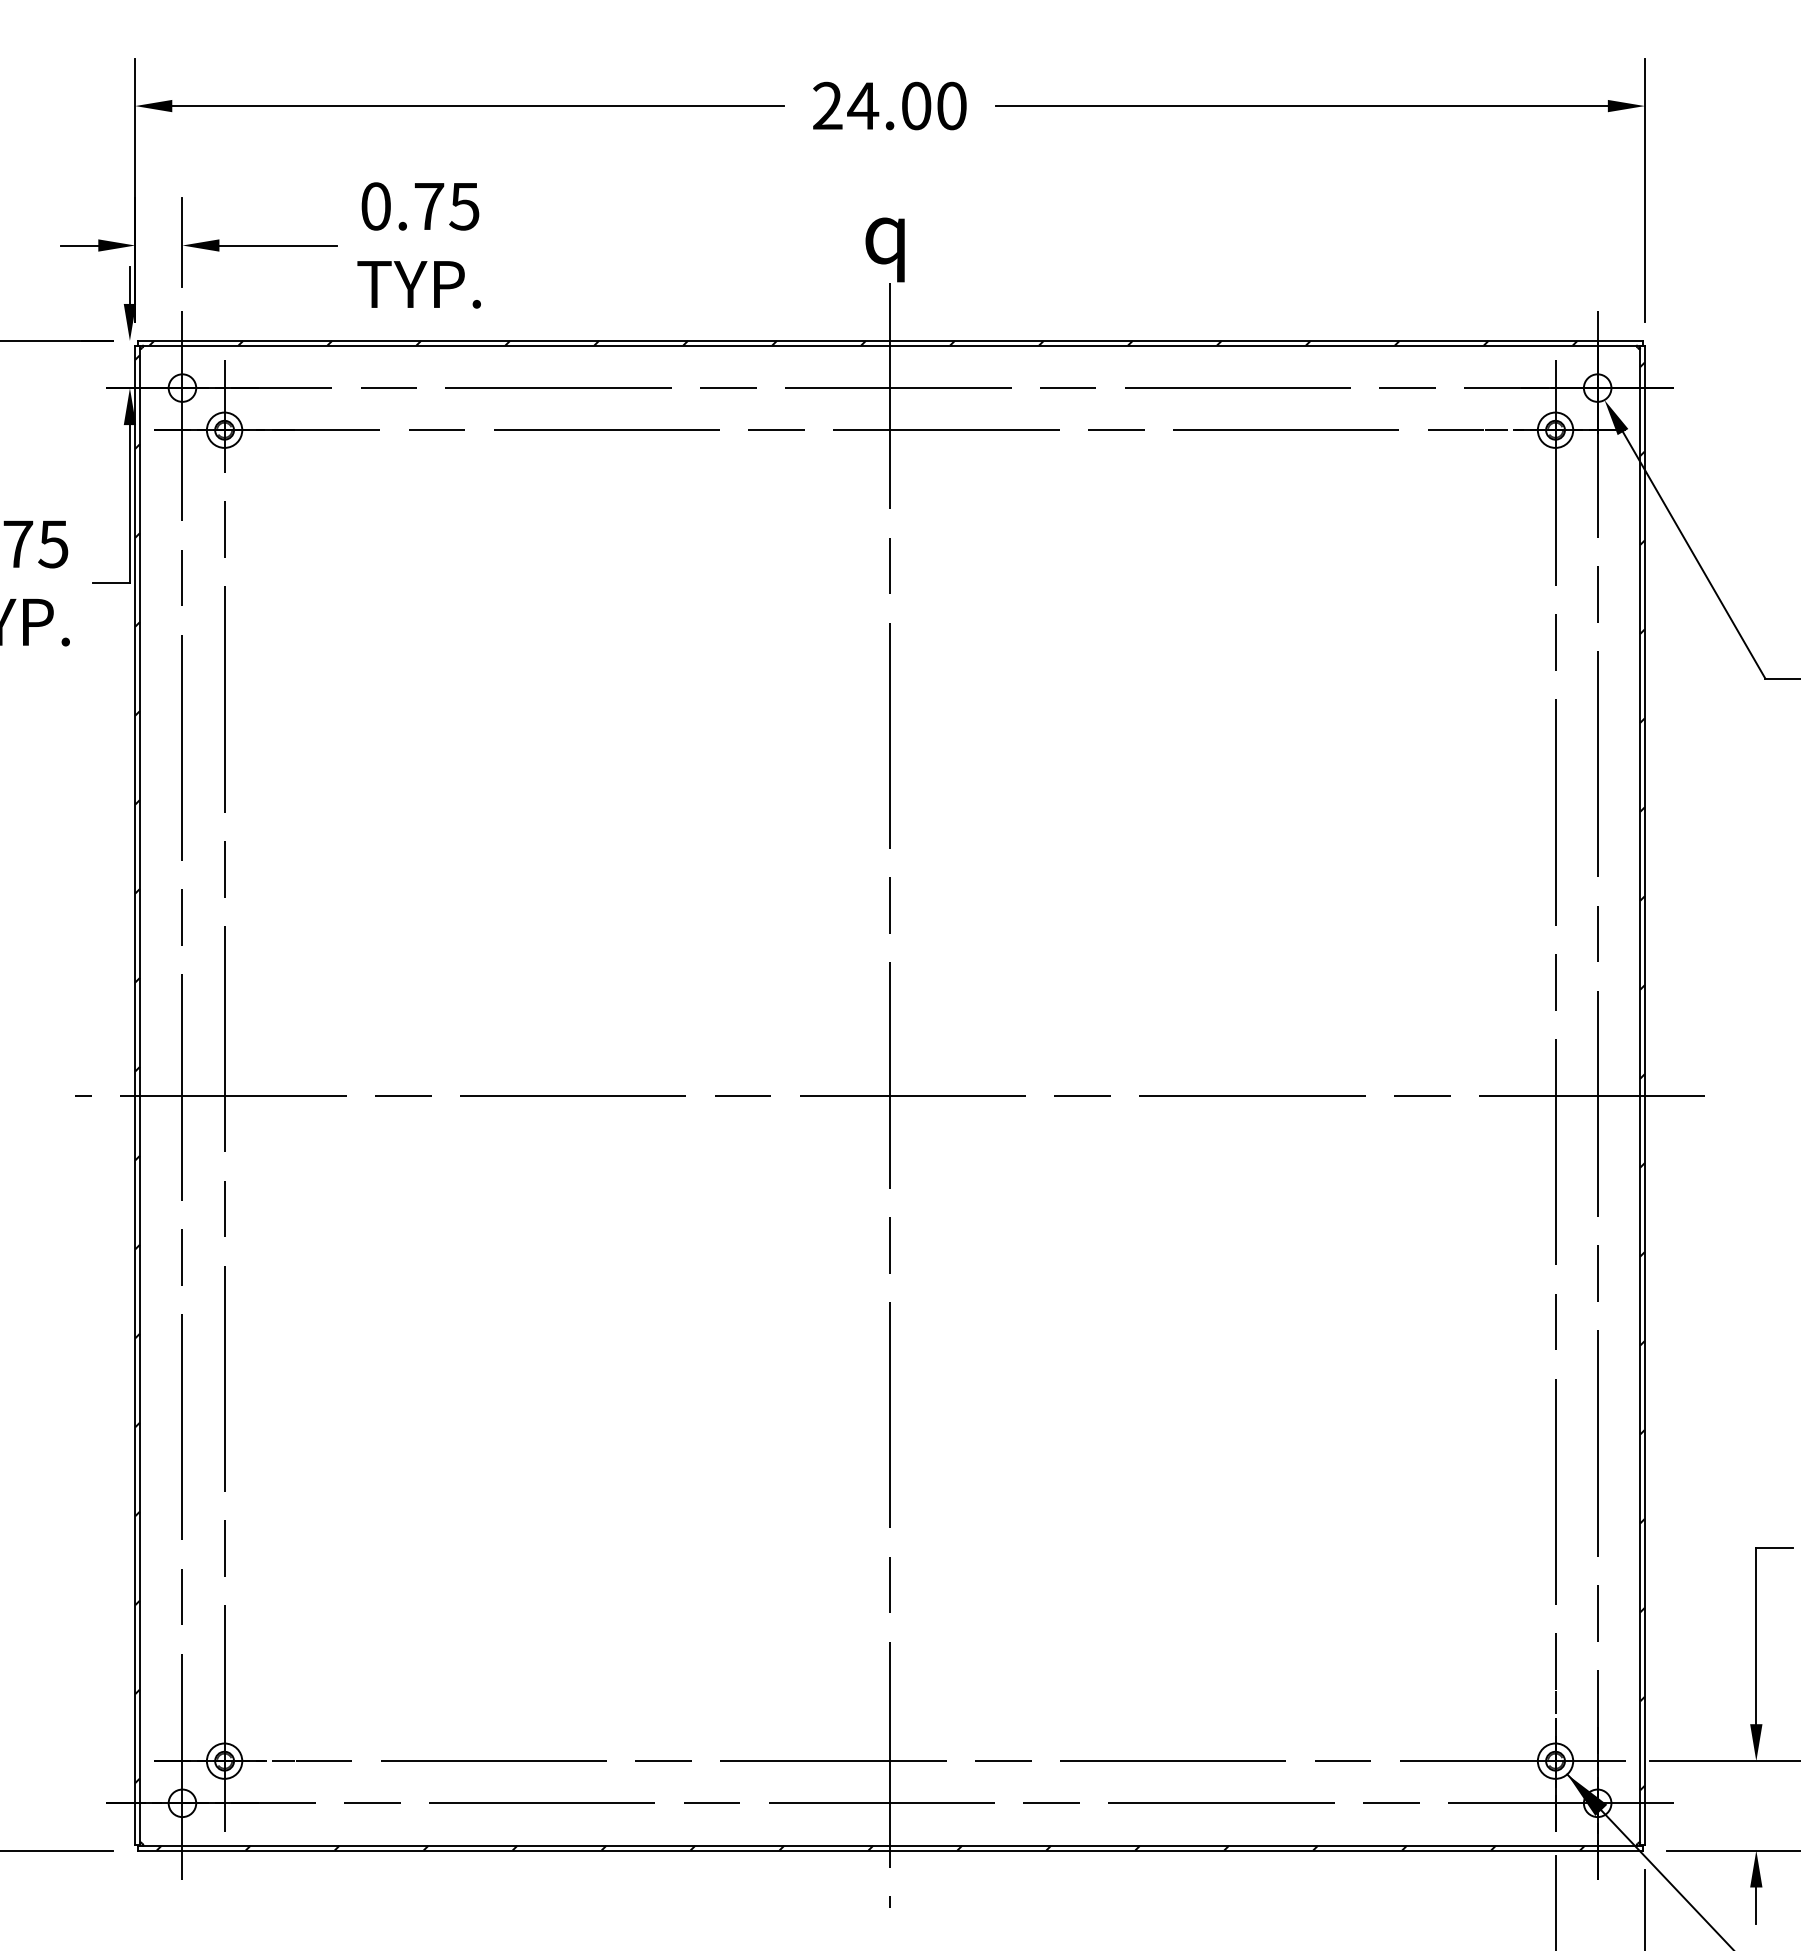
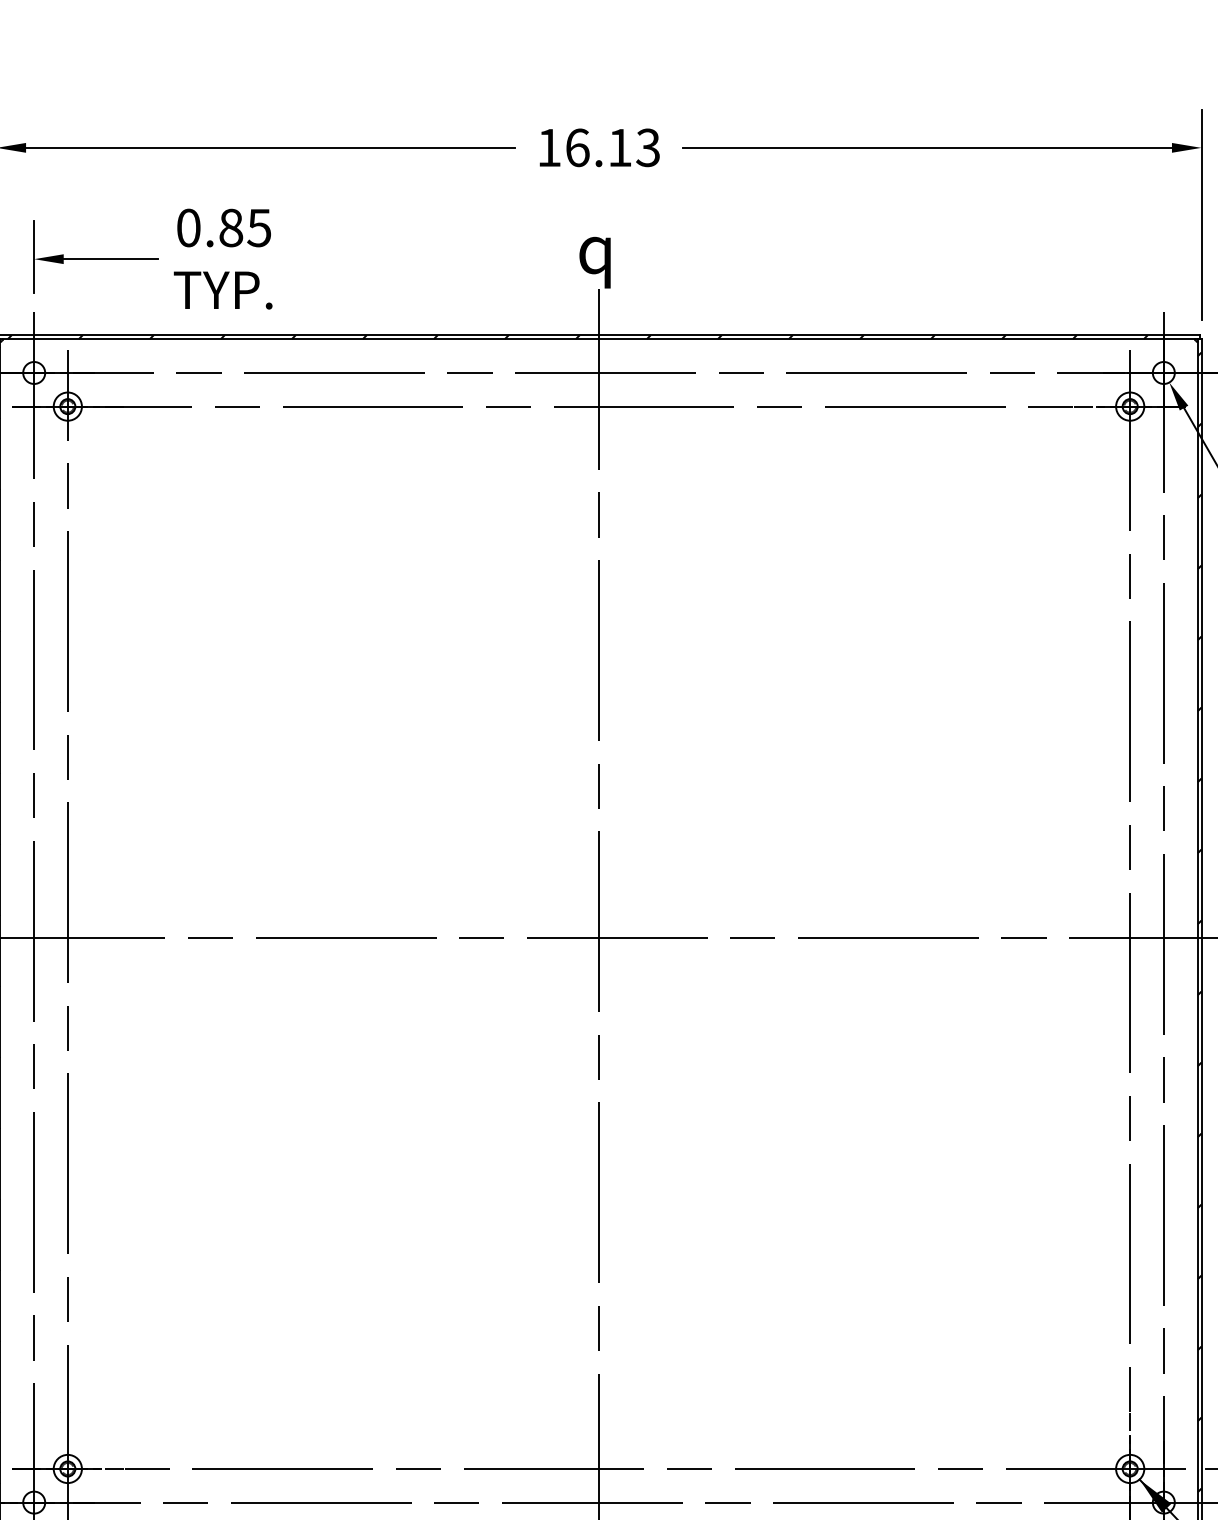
text: (889, 105) -> (598, 147), 24.00 -> 16.13
text: (429, 206) -> (231, 228), 0.75 -> 0.85

